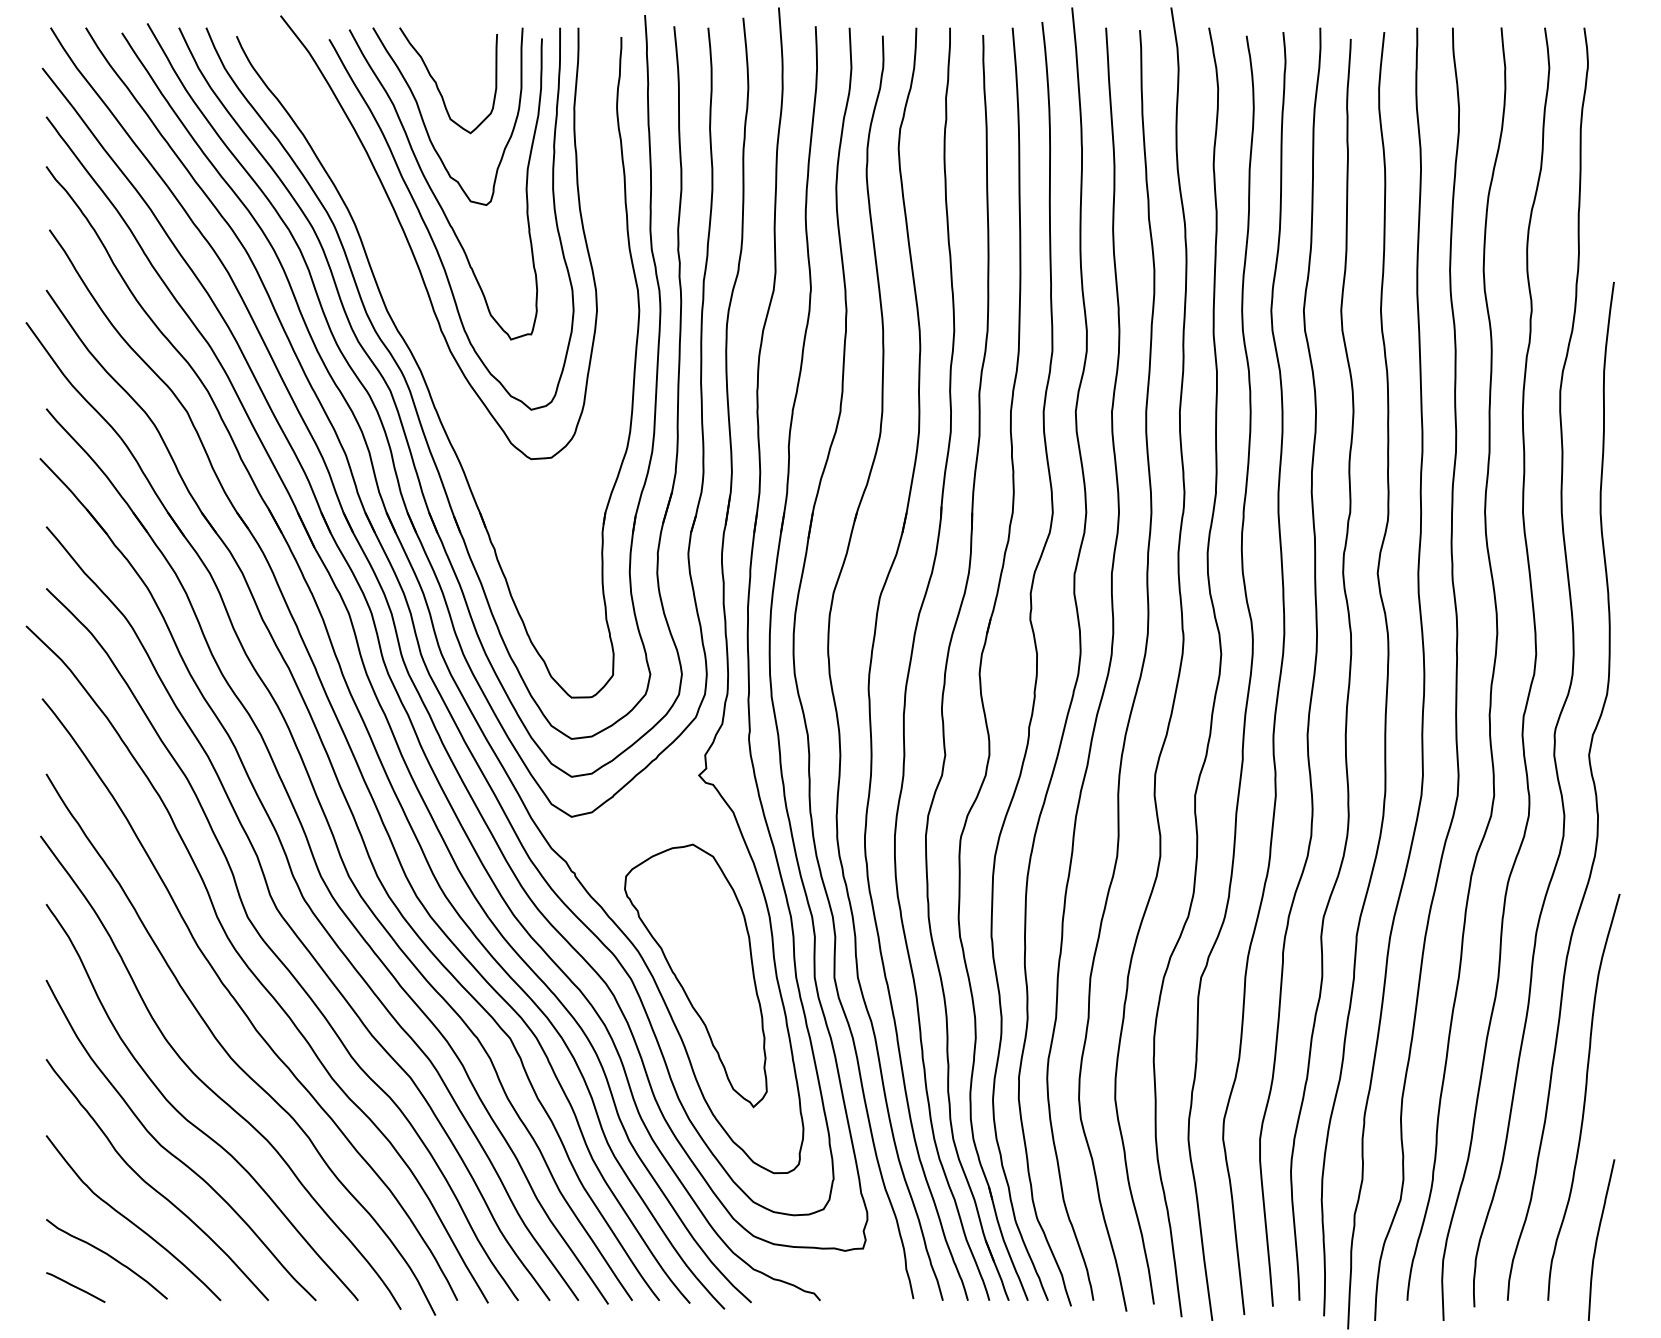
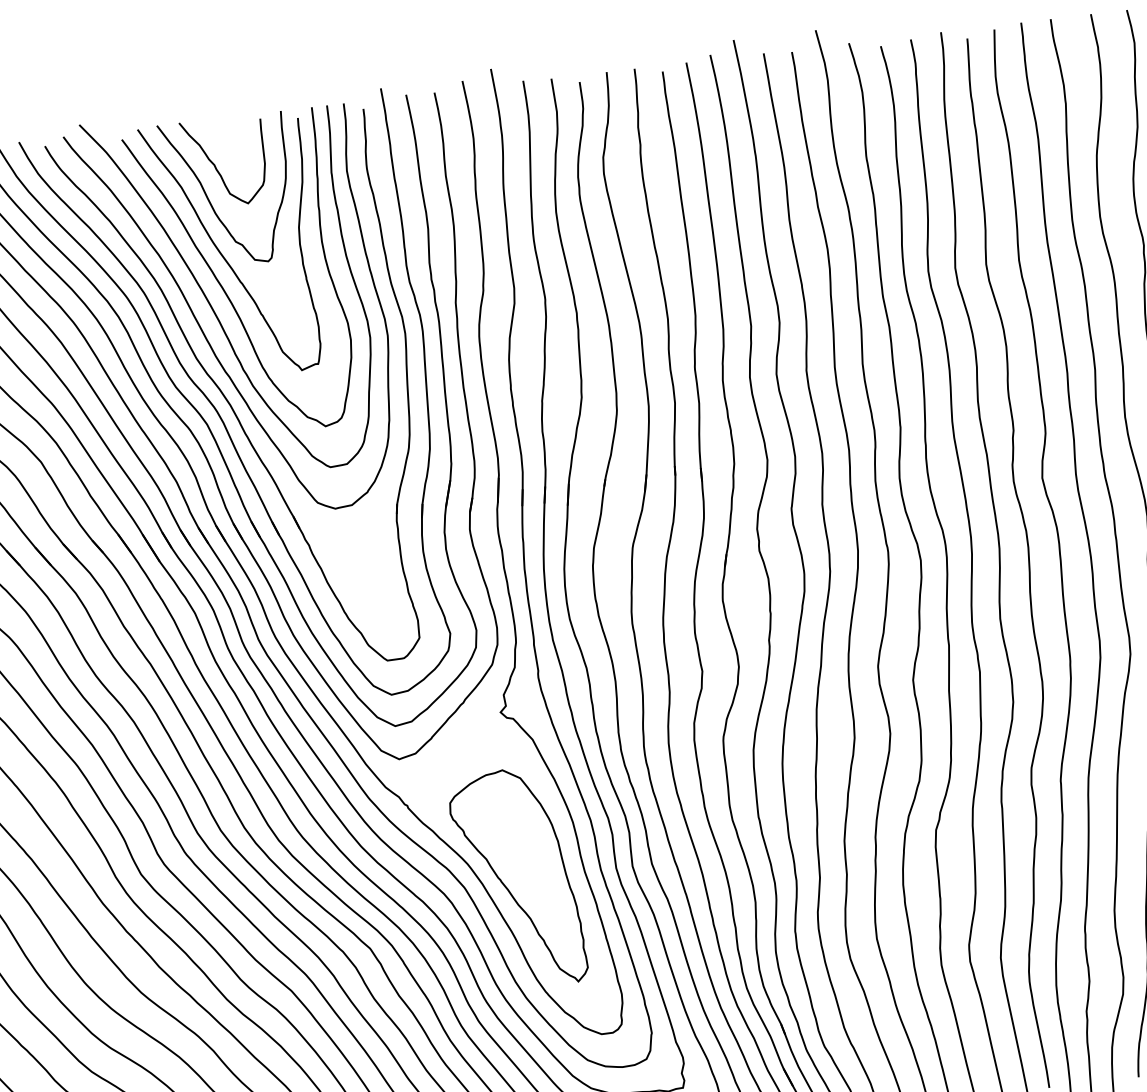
curve: (400, 282) -> (204, 333), added

